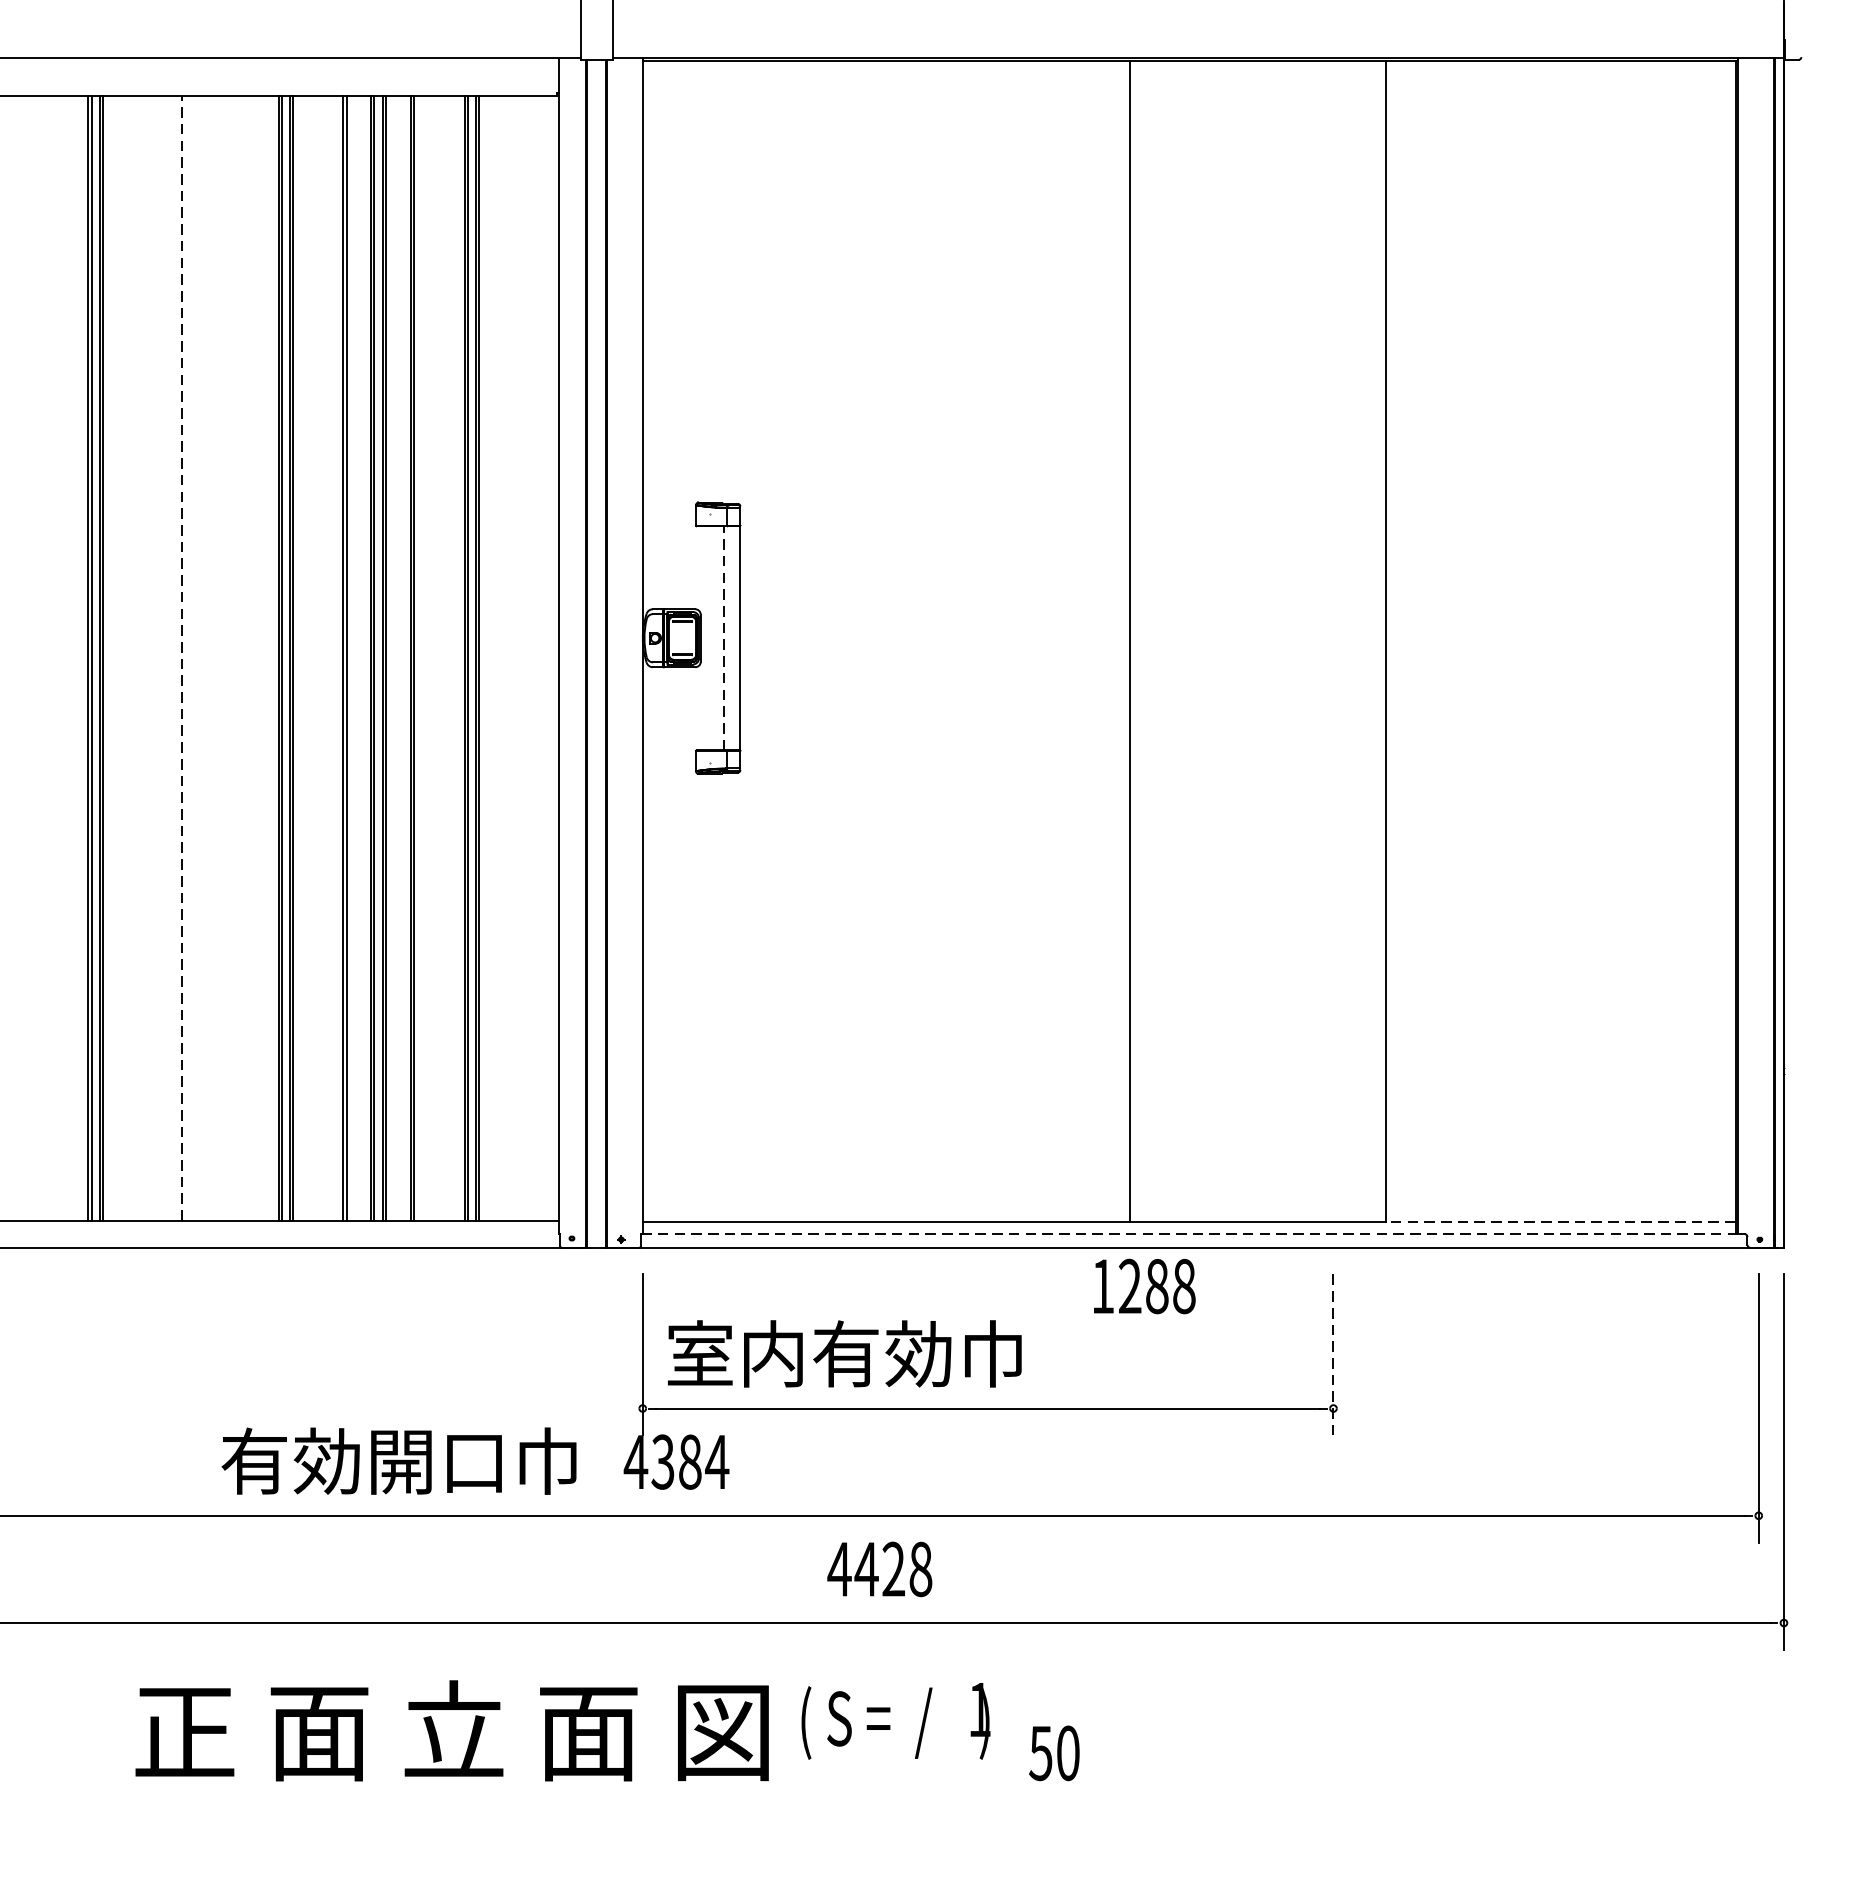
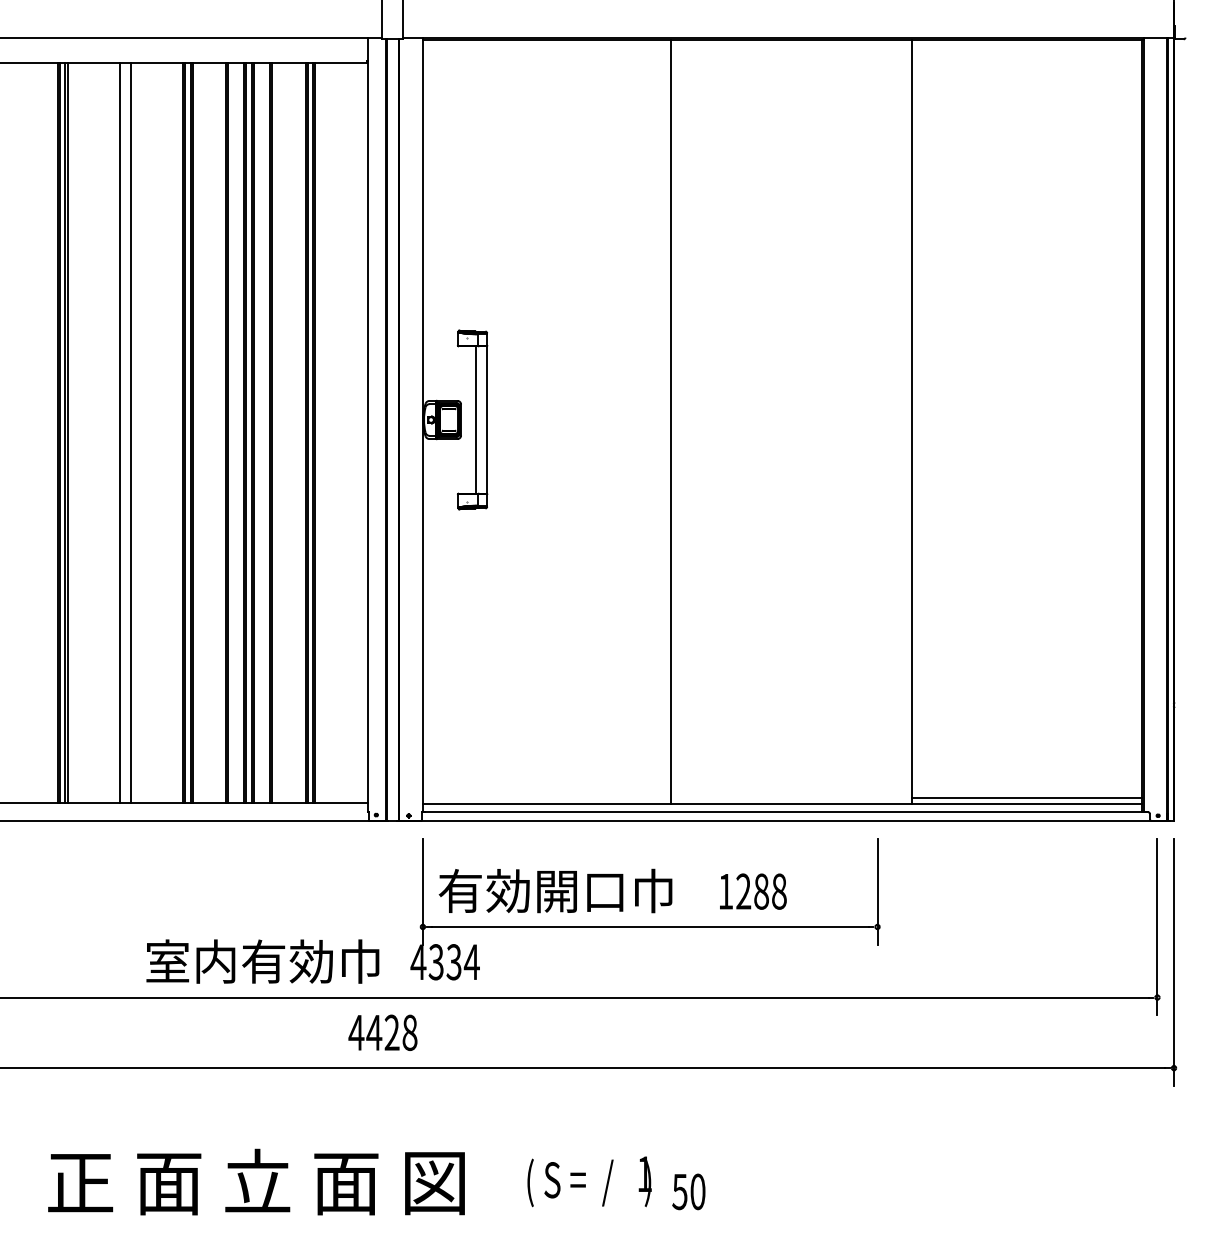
line: (724, 639) -> (476, 420), dashed -> solid
line: (1129, 640) -> (671, 421), moved
line: (181, 657) -> (119, 432), dashed -> solid
line: (198, 658) -> (130, 433), added
line: (1561, 1213) -> (1027, 798), added
line: (1561, 1222) -> (1027, 804), dashed -> solid
line: (1193, 1234) -> (785, 812), dashed -> solid
text: (1145, 1286) -> (753, 891), moved
text: (807, 1353) -> (531, 890), 室内有効巾 -> 有効開口巾
line: (1333, 1354) -> (877, 891), dashed -> solid
text: (362, 1460) -> (238, 961), 有効開口巾 -> 室内有効巾
text: (689, 1462) -> (453, 962), 4384 -> 4334
text: (879, 1568) -> (382, 1032), moved
text: (895, 1720) -> (589, 1181), moved
text: (452, 1729) -> (256, 1181), moved
text: (1053, 1752) -> (688, 1191), moved

